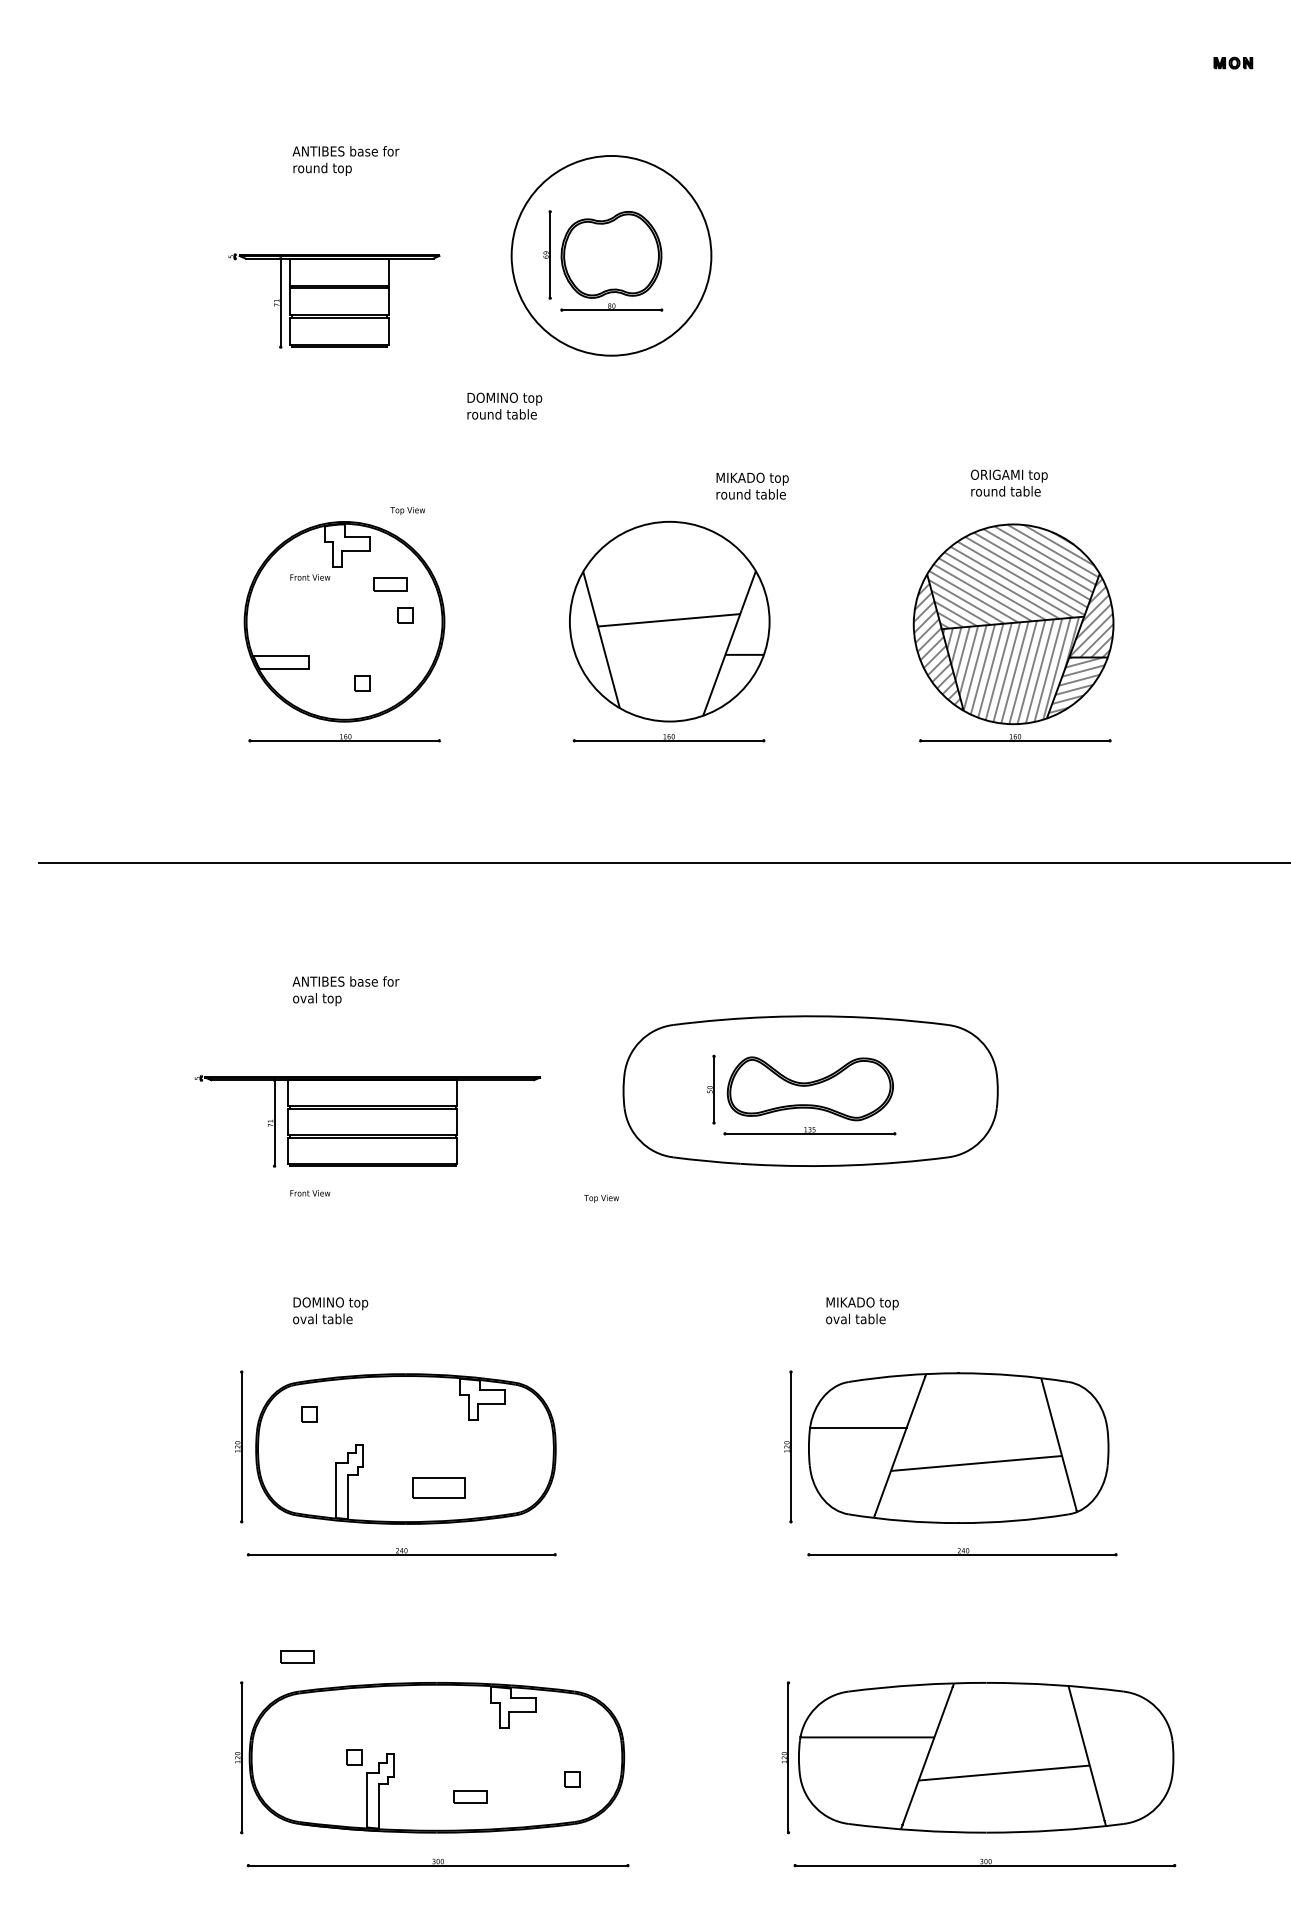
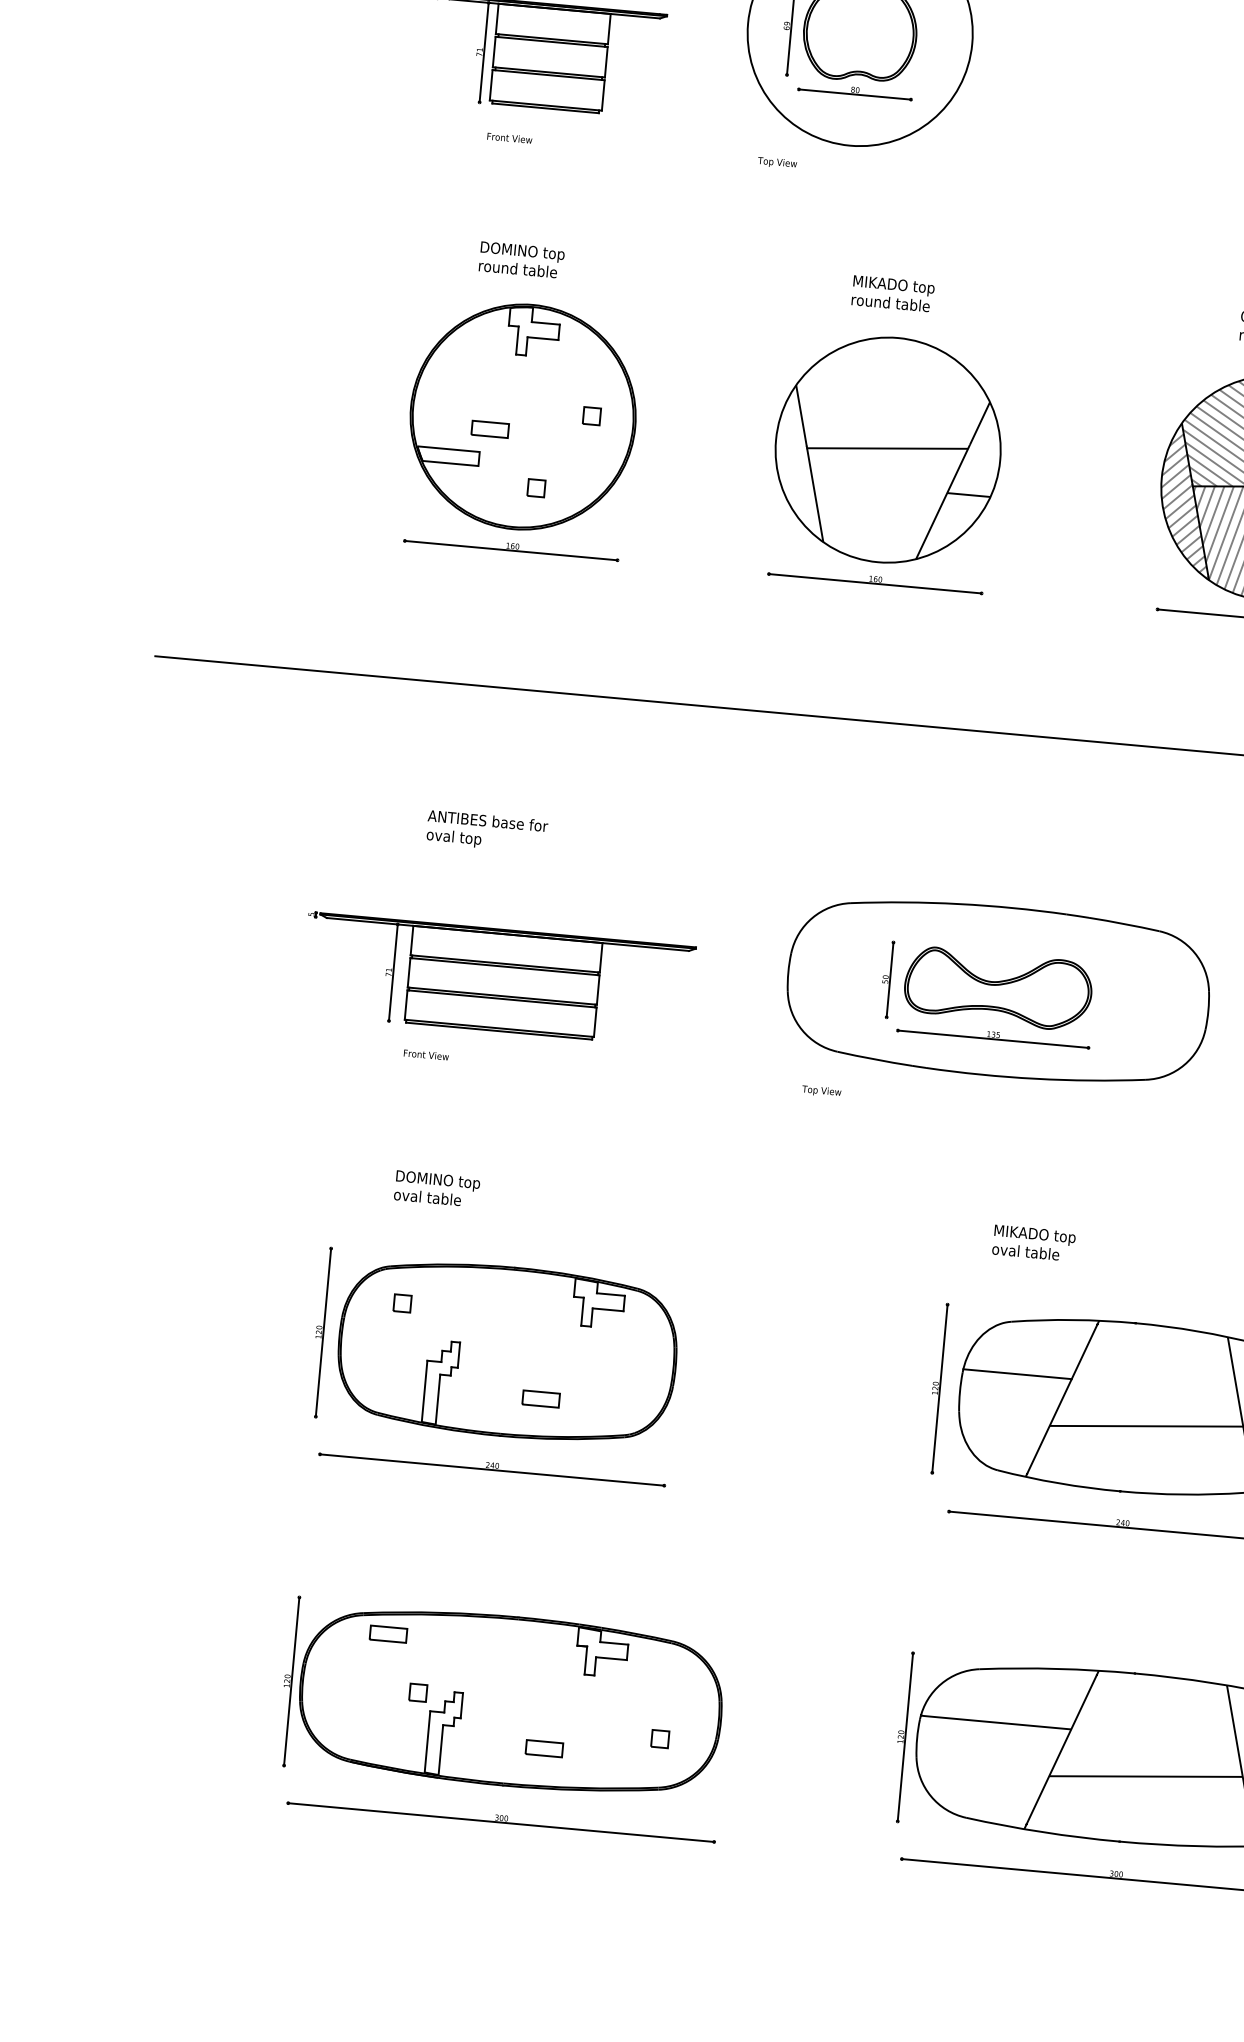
text: (504, 405) -> (521, 259), moved
text: (752, 485) -> (893, 293), moved
text: (407, 510) -> (777, 162), moved
text: (310, 577) -> (510, 138), moved
part: (390, 584) -> (490, 429), moved
text: (601, 1198) -> (821, 1091), moved
part: (439, 1487) -> (541, 1398), size x0.62
part: (297, 1656) -> (388, 1633), moved

